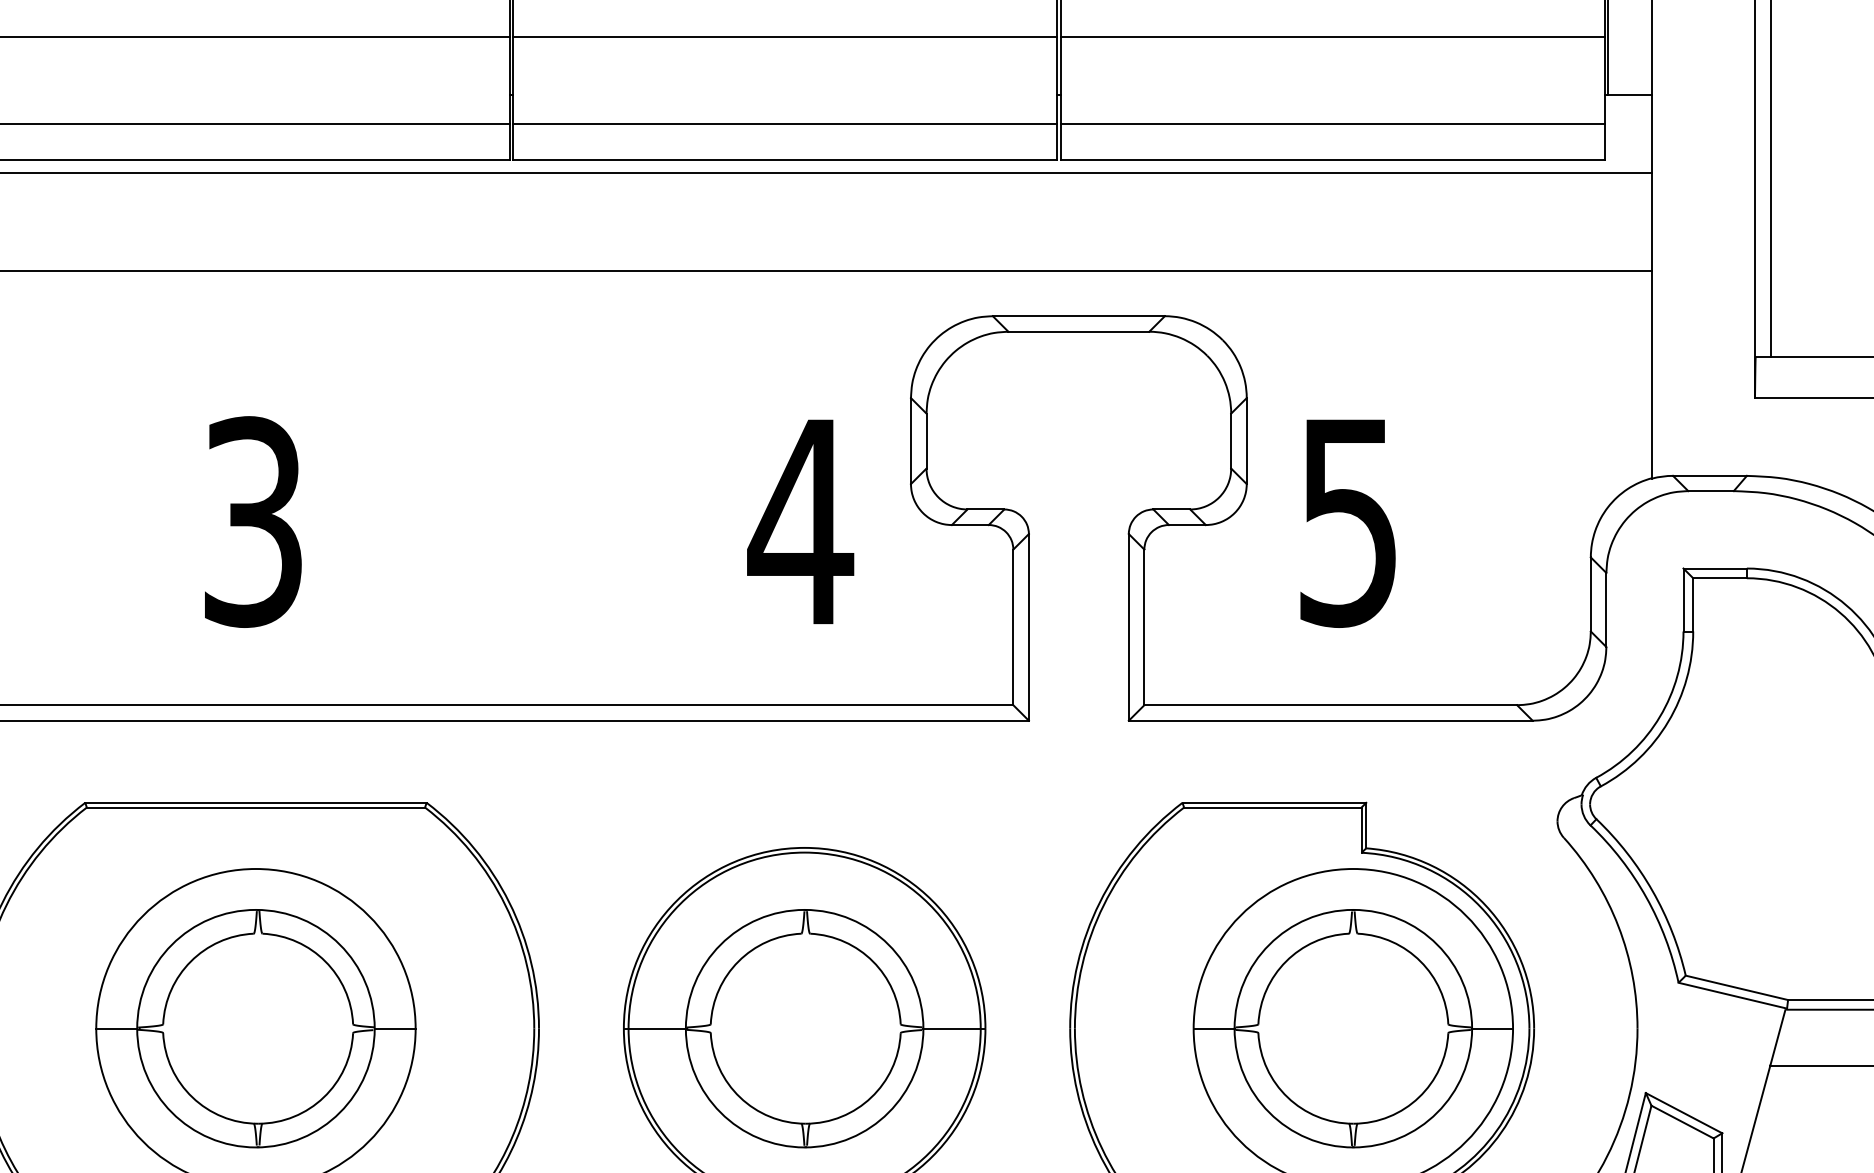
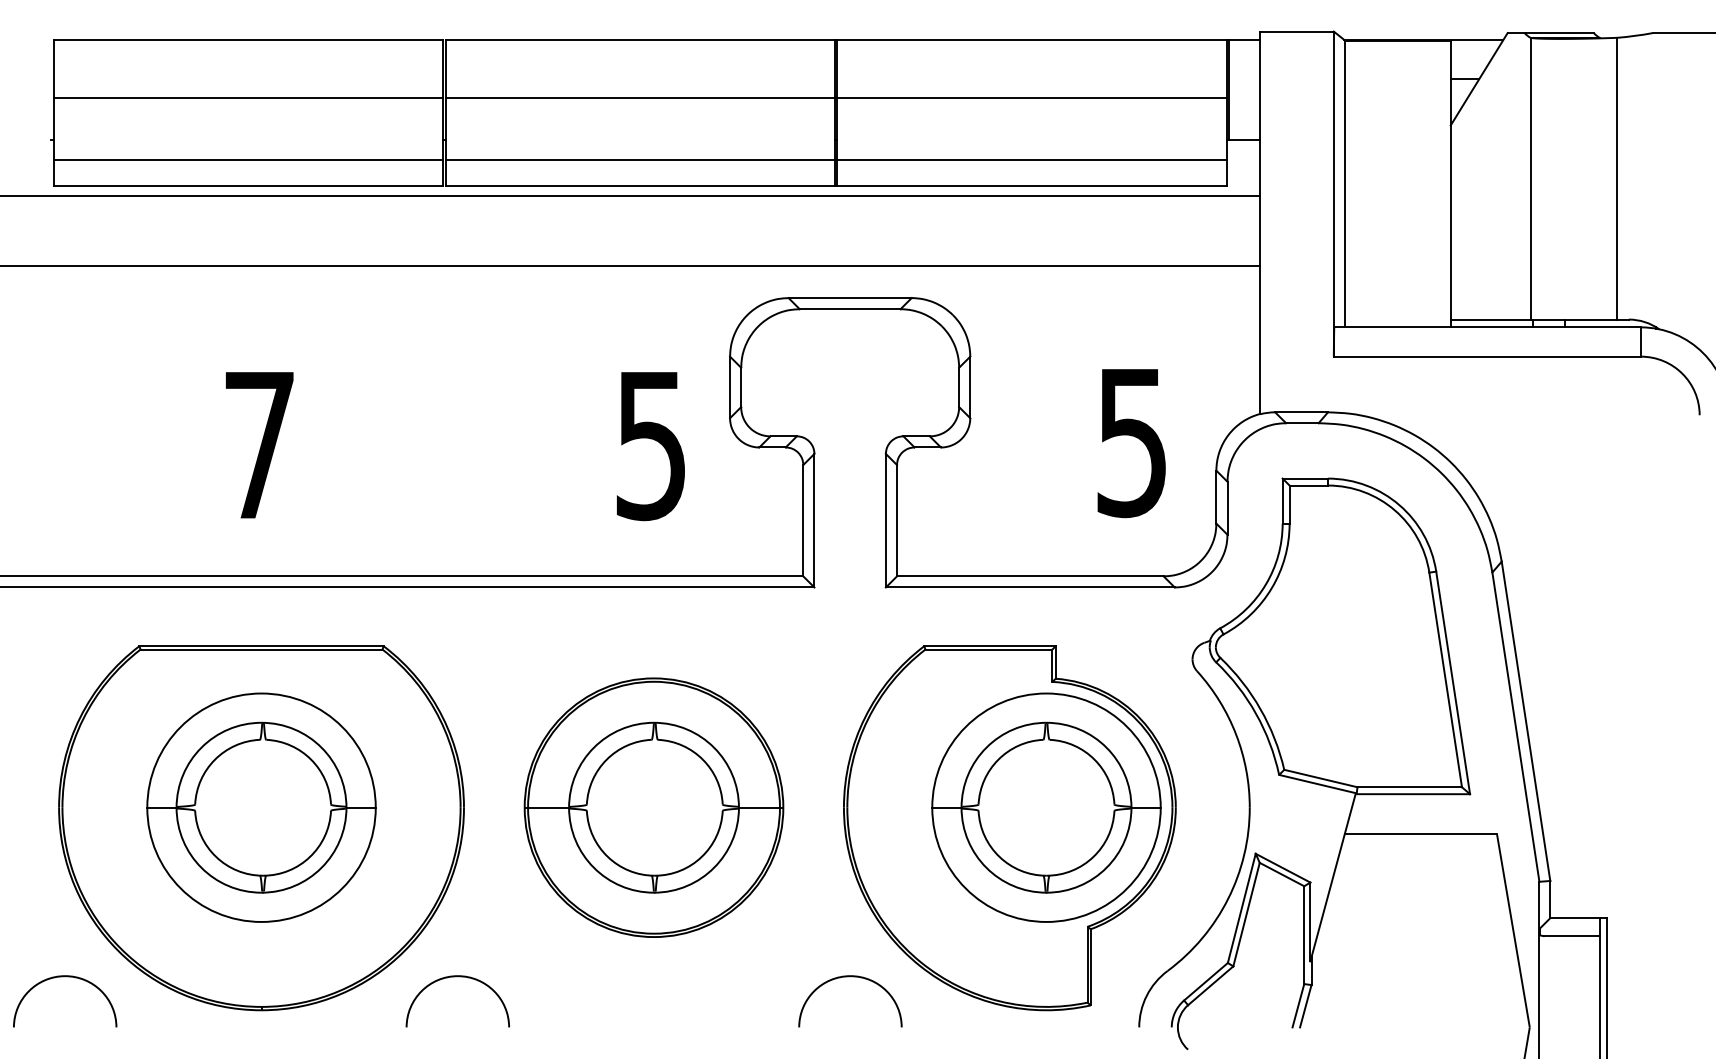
text: (253, 522) -> (259, 445), 3 -> 7
text: (799, 523) -> (650, 446), 4 -> 5
text: (1347, 523) -> (1131, 443), moved

